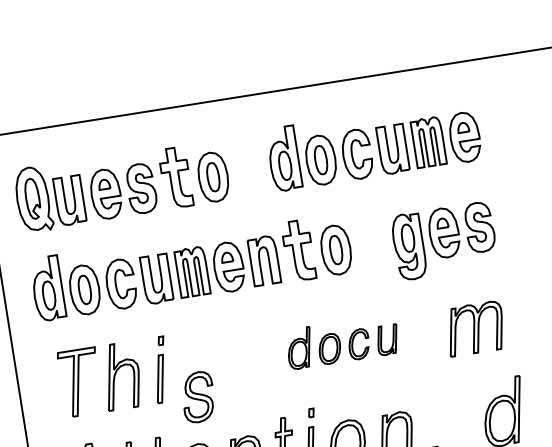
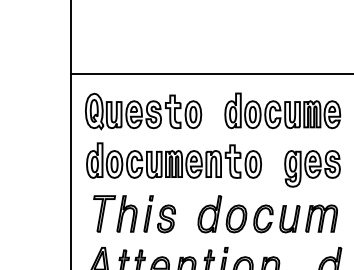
part: (341, 342) -> (248, 214), size x1.67
part: (198, 396) -> (166, 218), moved

